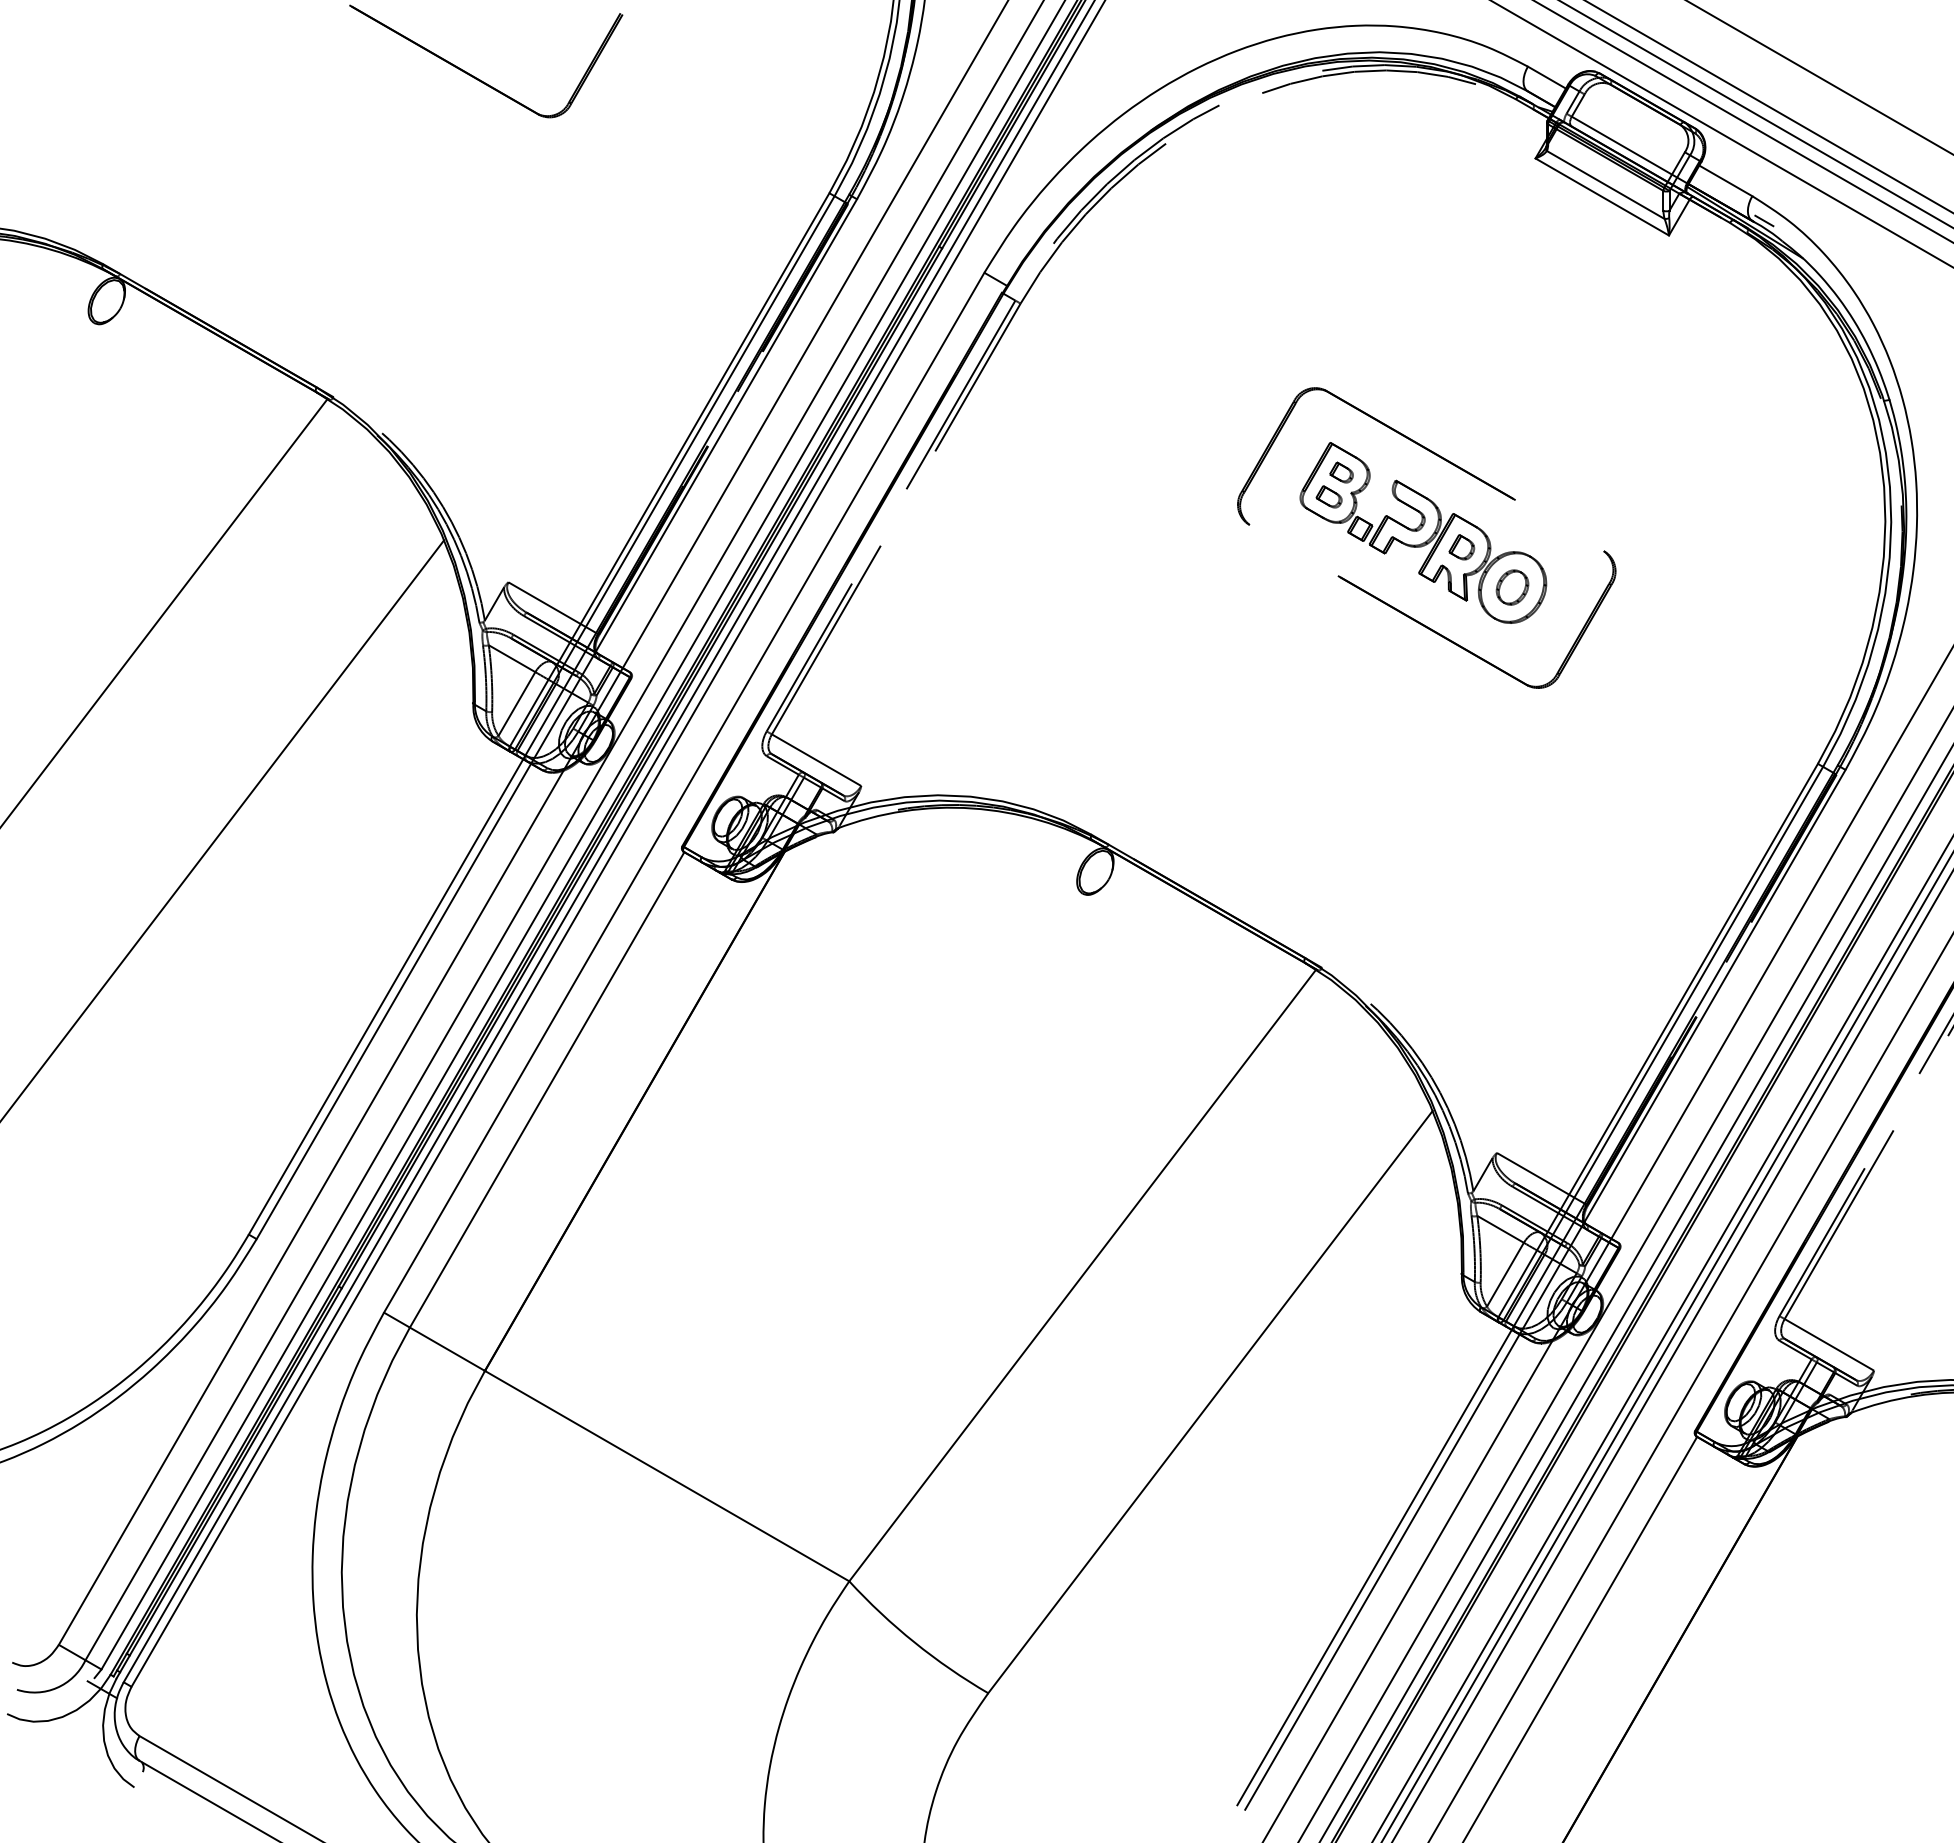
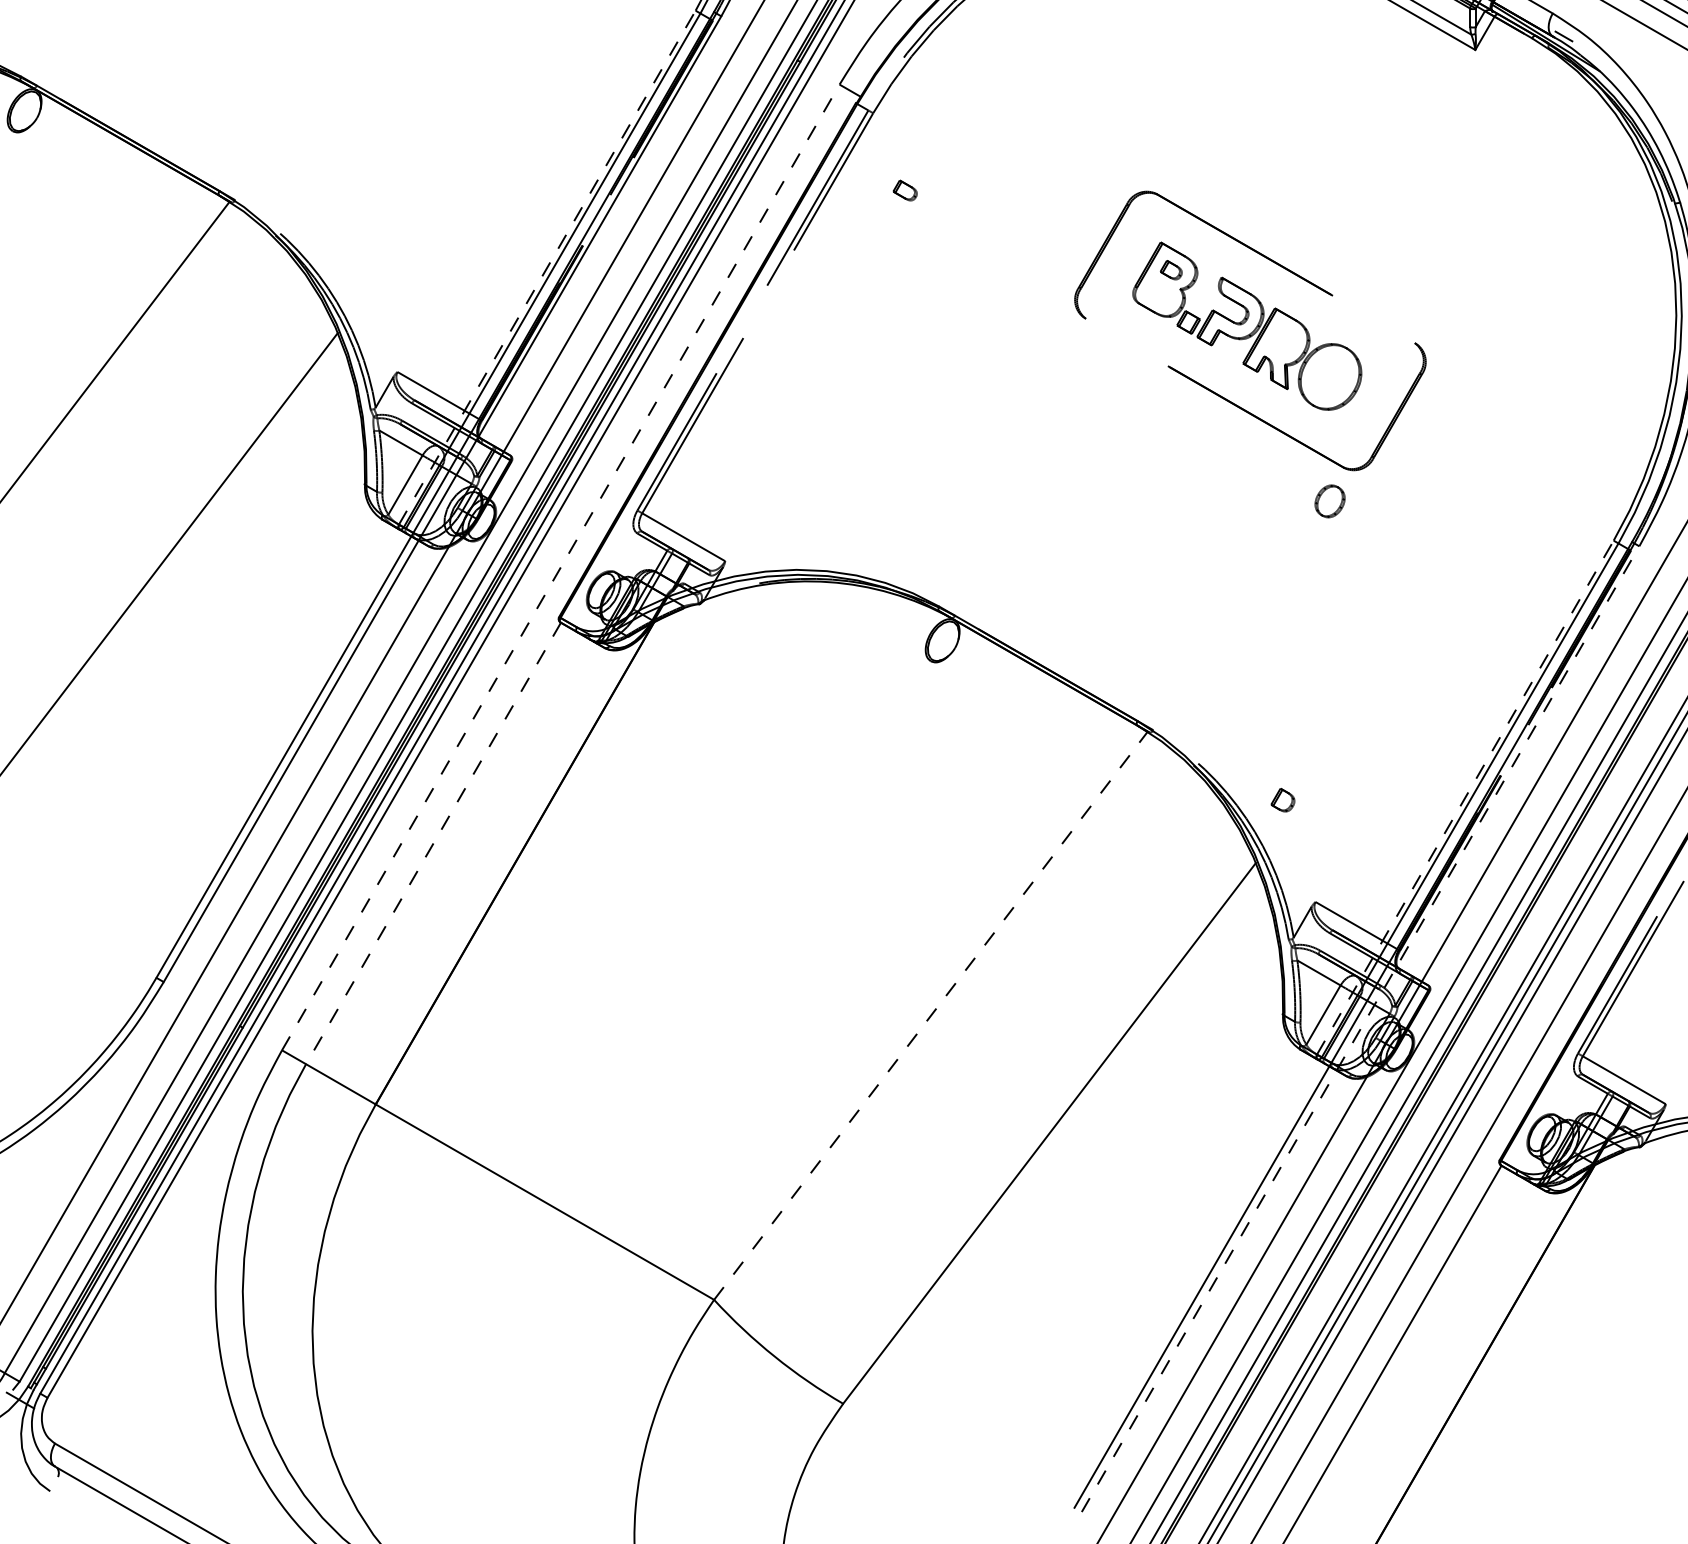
line: (669, 469) -> (547, 267), solid -> dashed
part: (1328, 496) -> (904, 190), moved
part: (1461, 547) -> (1282, 800), moved
part: (1512, 587) -> (1330, 501), moved
line: (684, 792) -> (561, 567), solid -> dashed
line: (1658, 1040) -> (1465, 797), solid -> dashed
line: (546, 1090) -> (432, 844), solid -> dashed
line: (1082, 1275) -> (930, 1015), solid -> dashed
line: (1545, 1289) -> (1360, 1028), solid -> dashed

